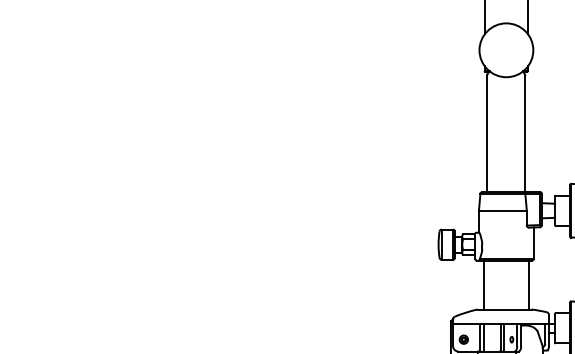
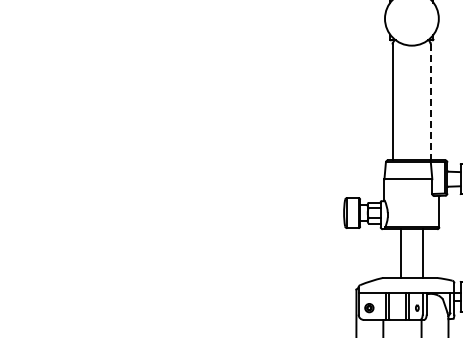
line: (525, 133) -> (431, 101), solid -> dashed
line: (483, 284) -> (401, 252), moved
line: (529, 284) -> (423, 252), moved

